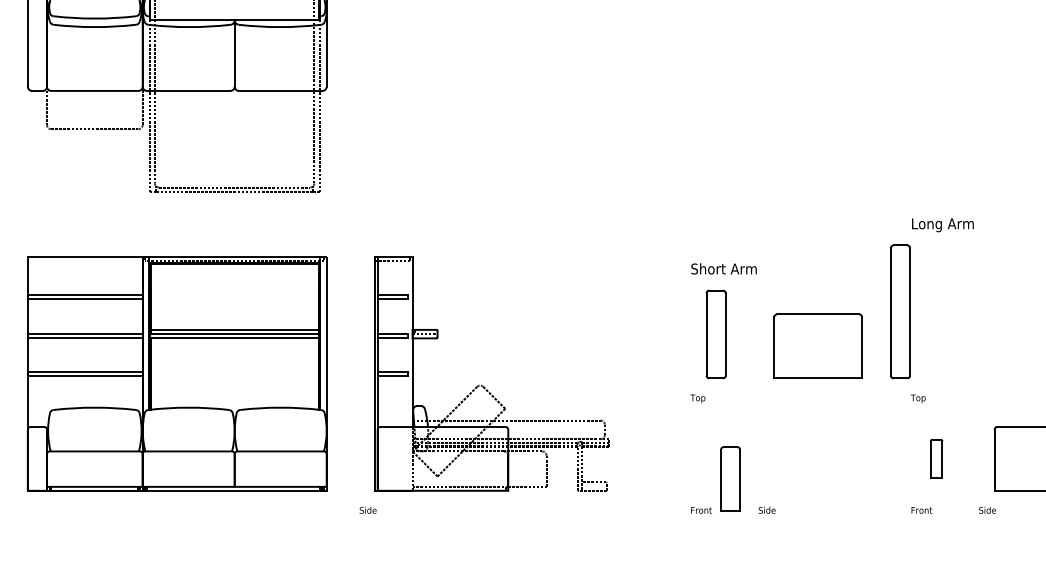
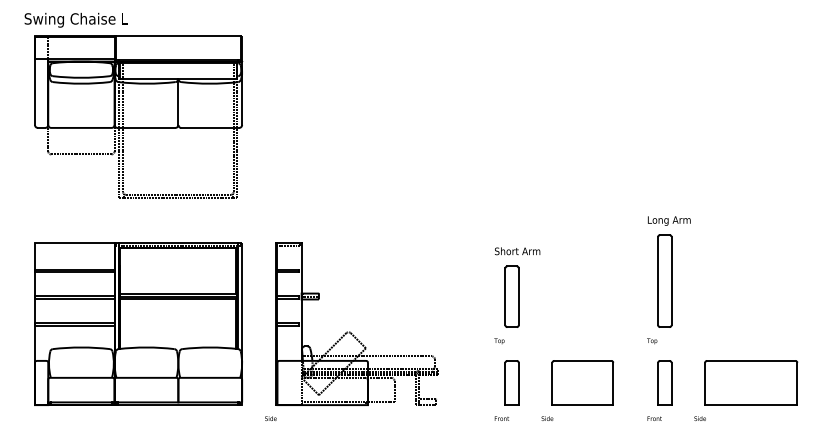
part: (899, 311) -> (664, 280), moved
part: (817, 345) -> (582, 382), moved
part: (936, 458) -> (664, 382), size x1.67
part: (729, 478) -> (511, 382), moved

